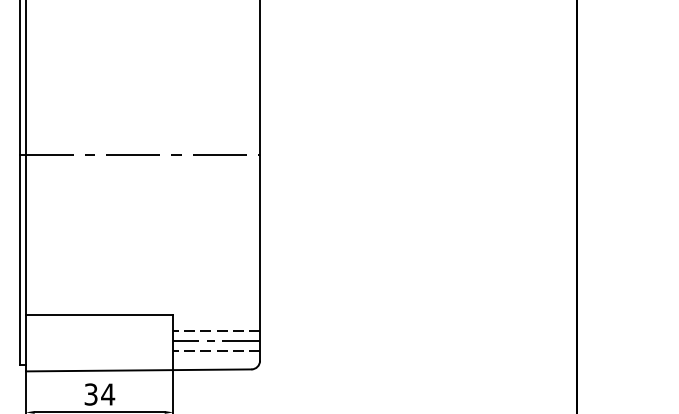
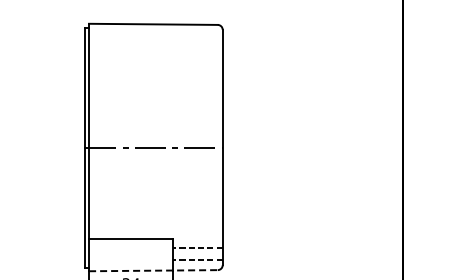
line: (215, 340) -> (197, 253), removed
line: (138, 370) -> (153, 270), solid -> dashed

